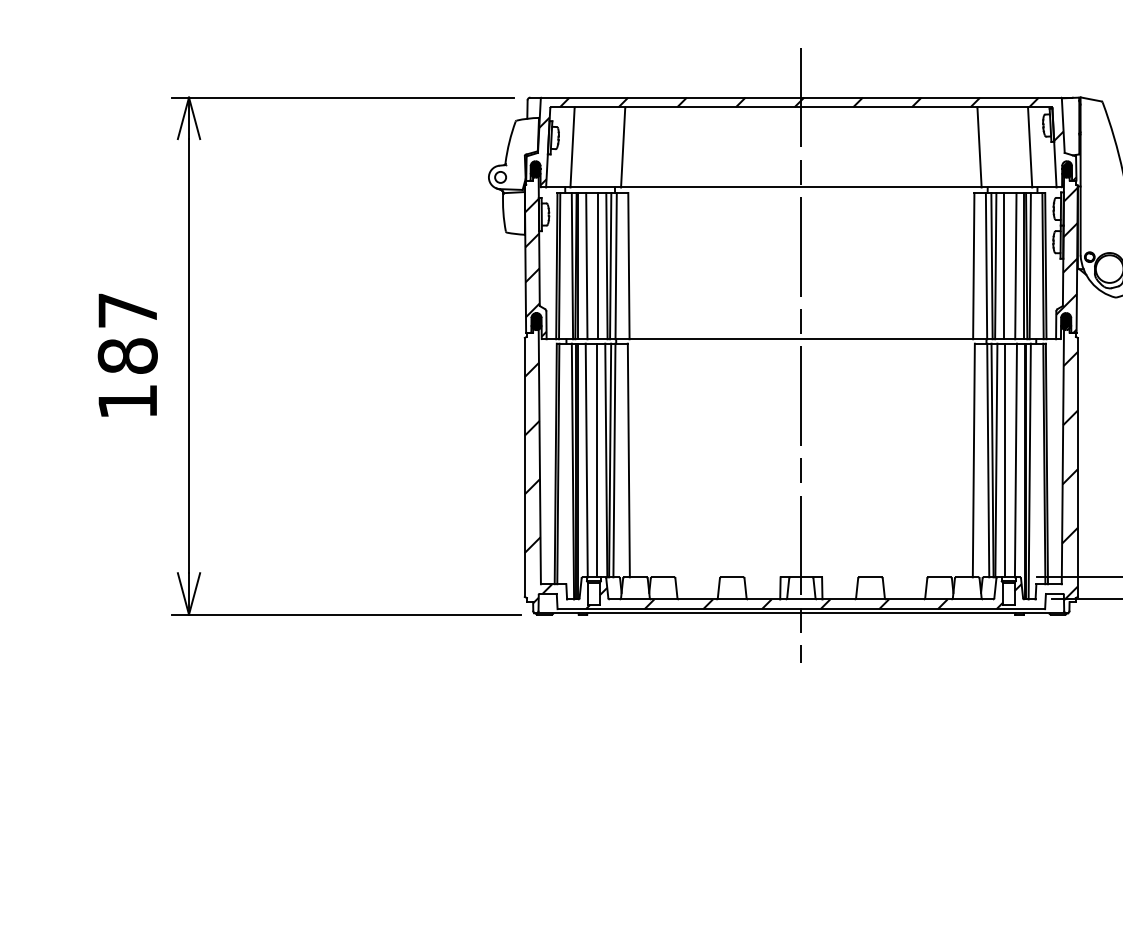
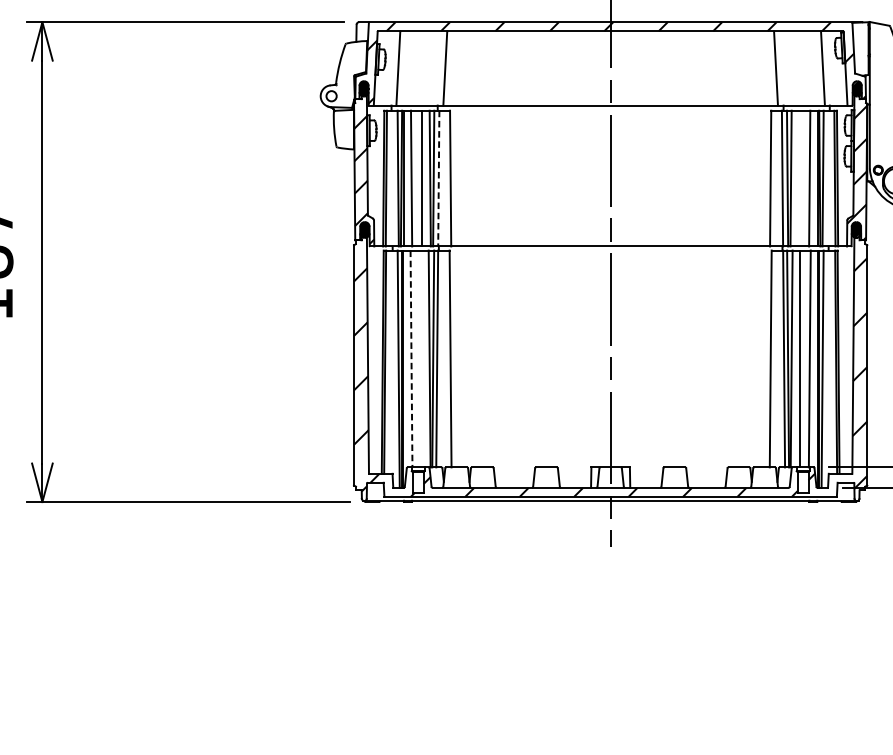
line: (616, 266) -> (439, 178), solid -> dashed
line: (1004, 266) -> (799, 178), removed
line: (586, 460) -> (411, 358), solid -> dashed
line: (597, 460) -> (421, 358), removed

